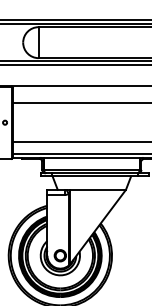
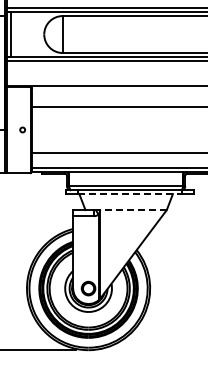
line: (94, 176) -> (129, 194), solid -> dashed
line: (98, 190) -> (133, 210), solid -> dashed

